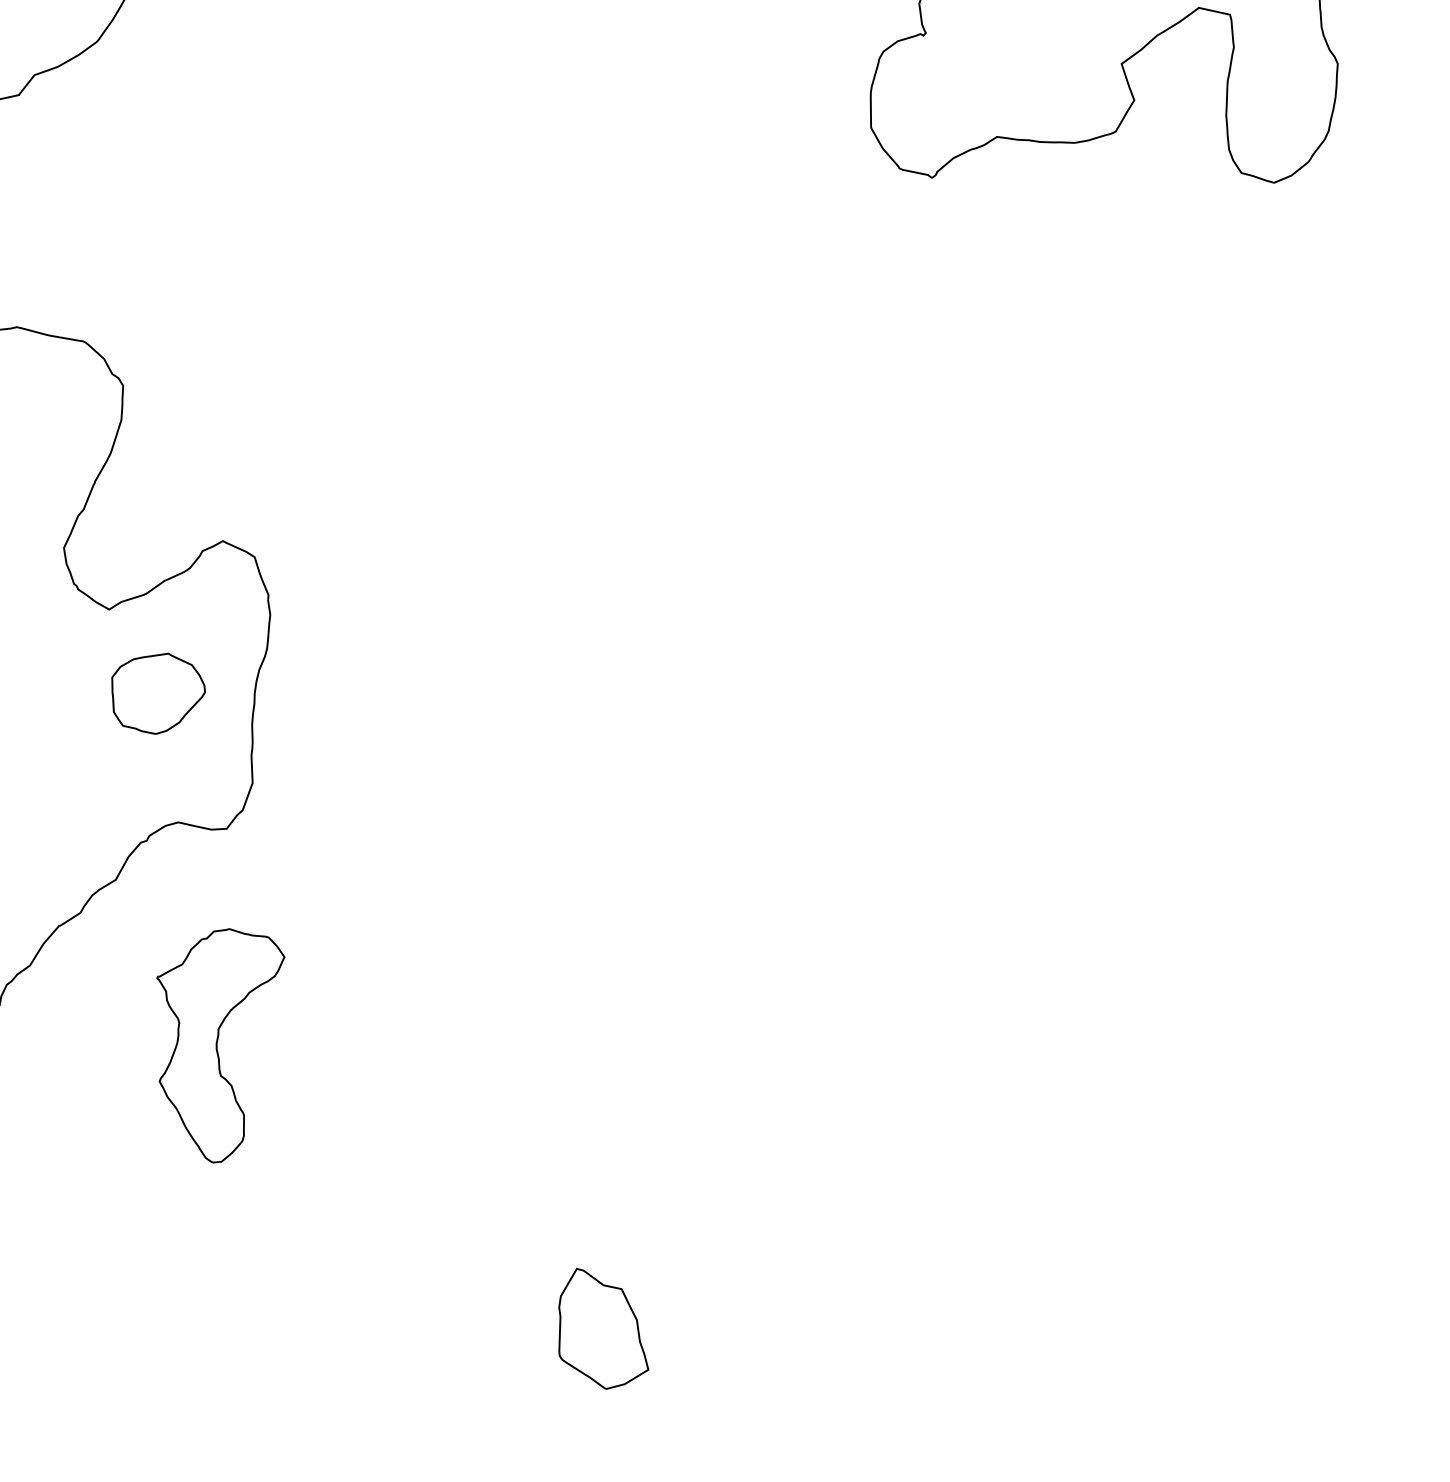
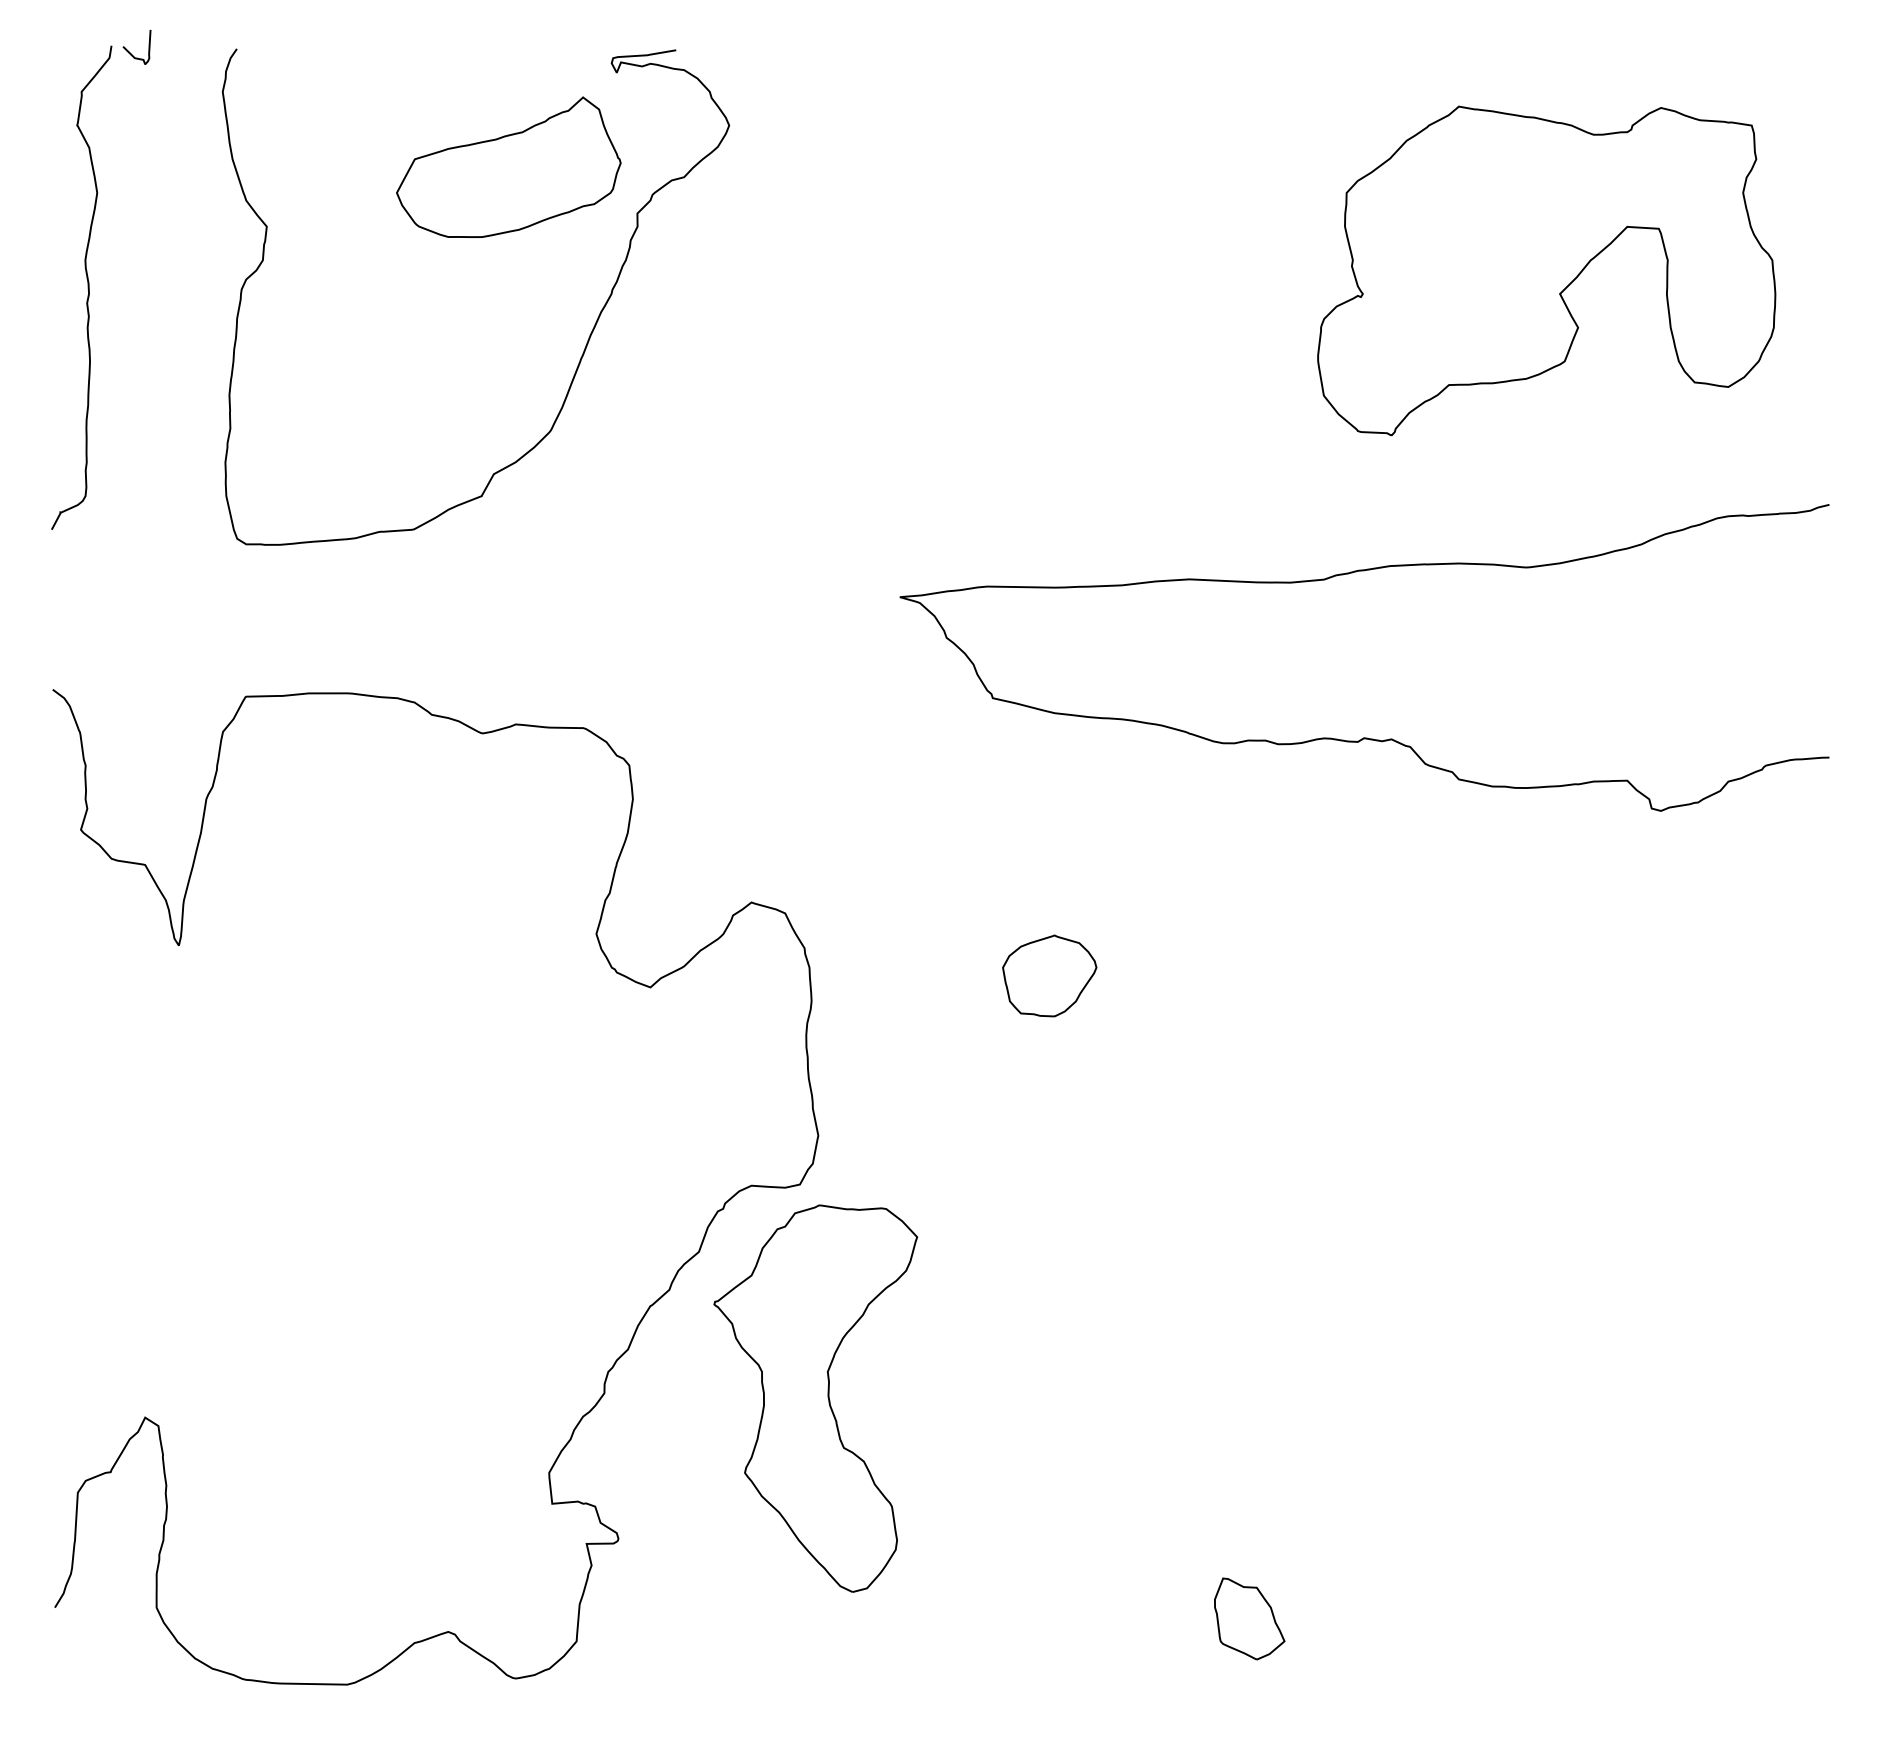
curve: (857, 473) -> (1364, 737), added
part: (157, 692) -> (1049, 975), moved
part: (208, 1043) -> (815, 1398), size x1.67
part: (604, 1330) -> (1249, 1618), size x0.71

